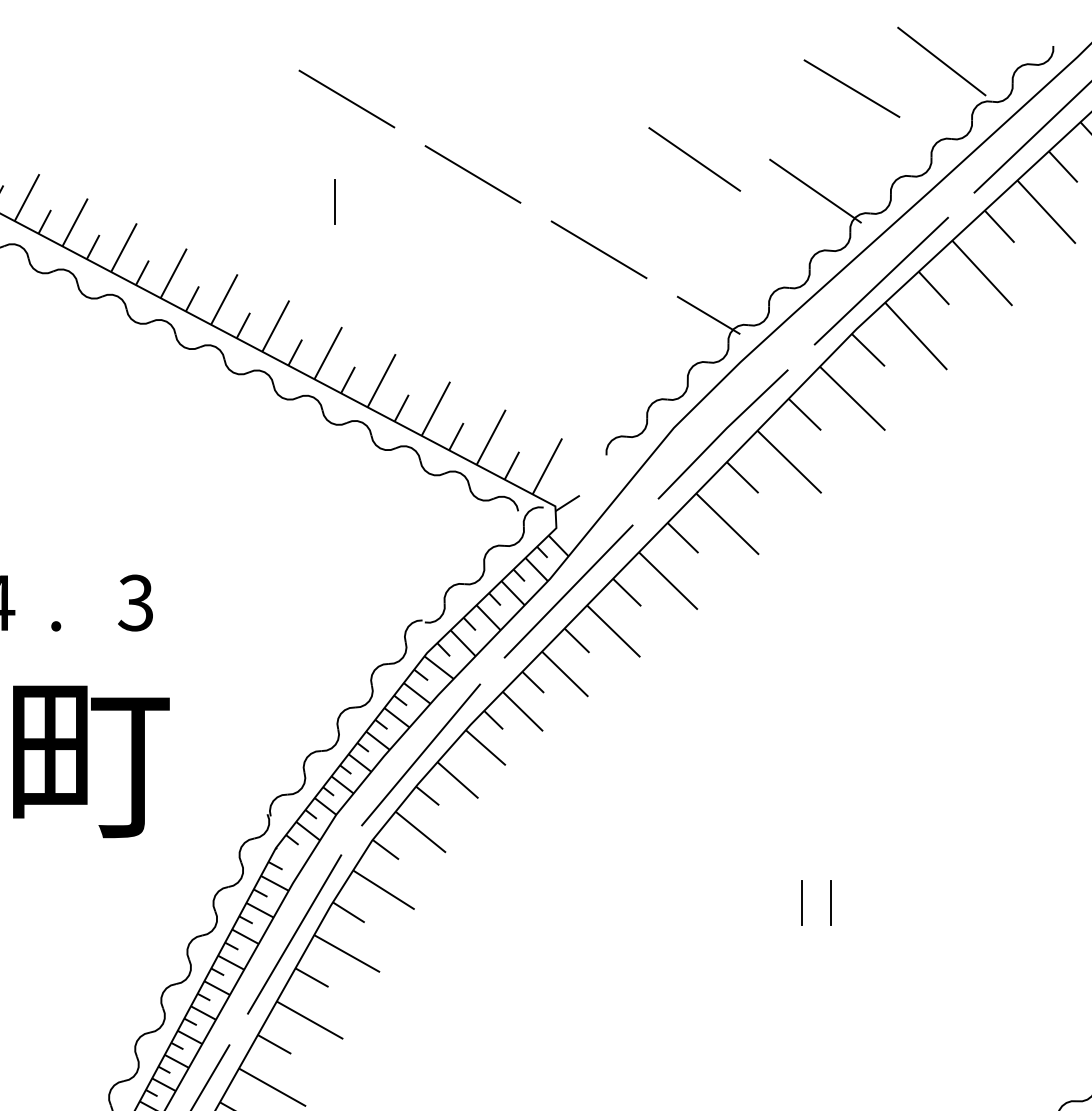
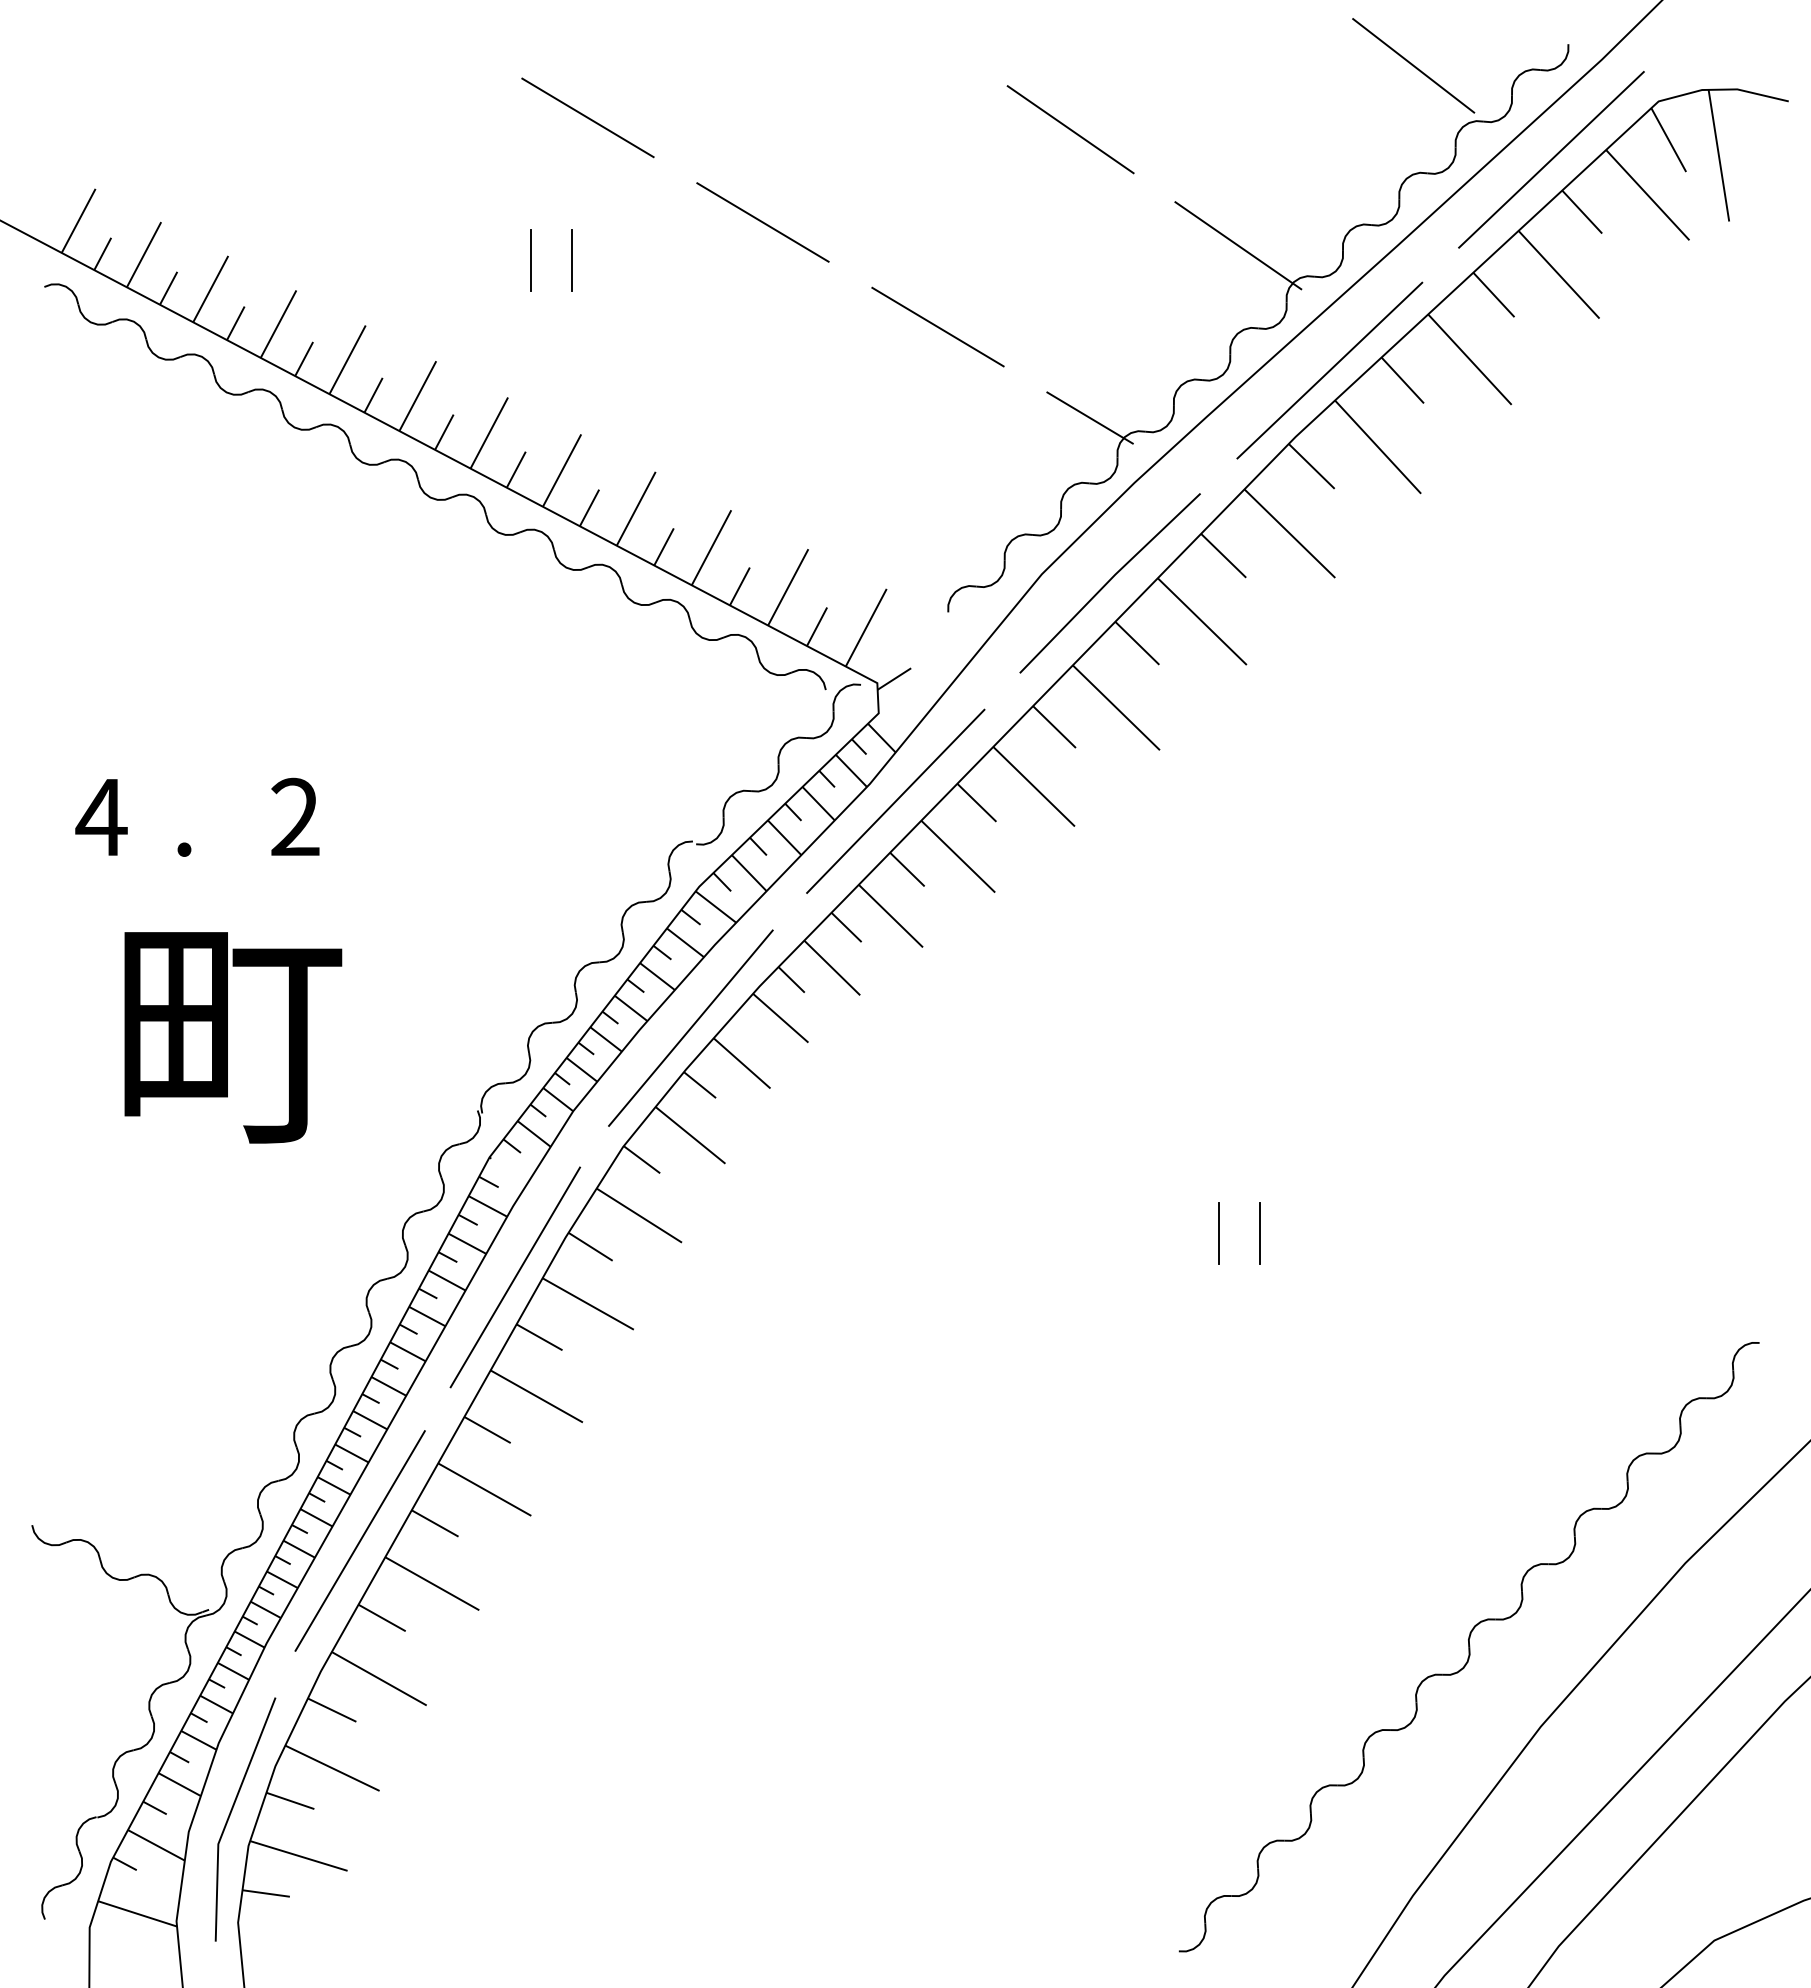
line: (851, 88) -> (1288, 103), removed
line: (694, 159) -> (1070, 129), moved
line: (306, 201) -> (531, 260), added
text: (135, 603) -> (294, 817), 3 -> 2

